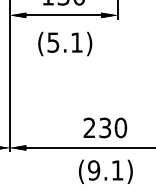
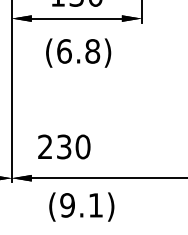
text: (65, 42) -> (78, 51), (5.1) -> (6.8)
text: (105, 127) -> (64, 146), moved
text: (105, 171) -> (81, 206), moved

